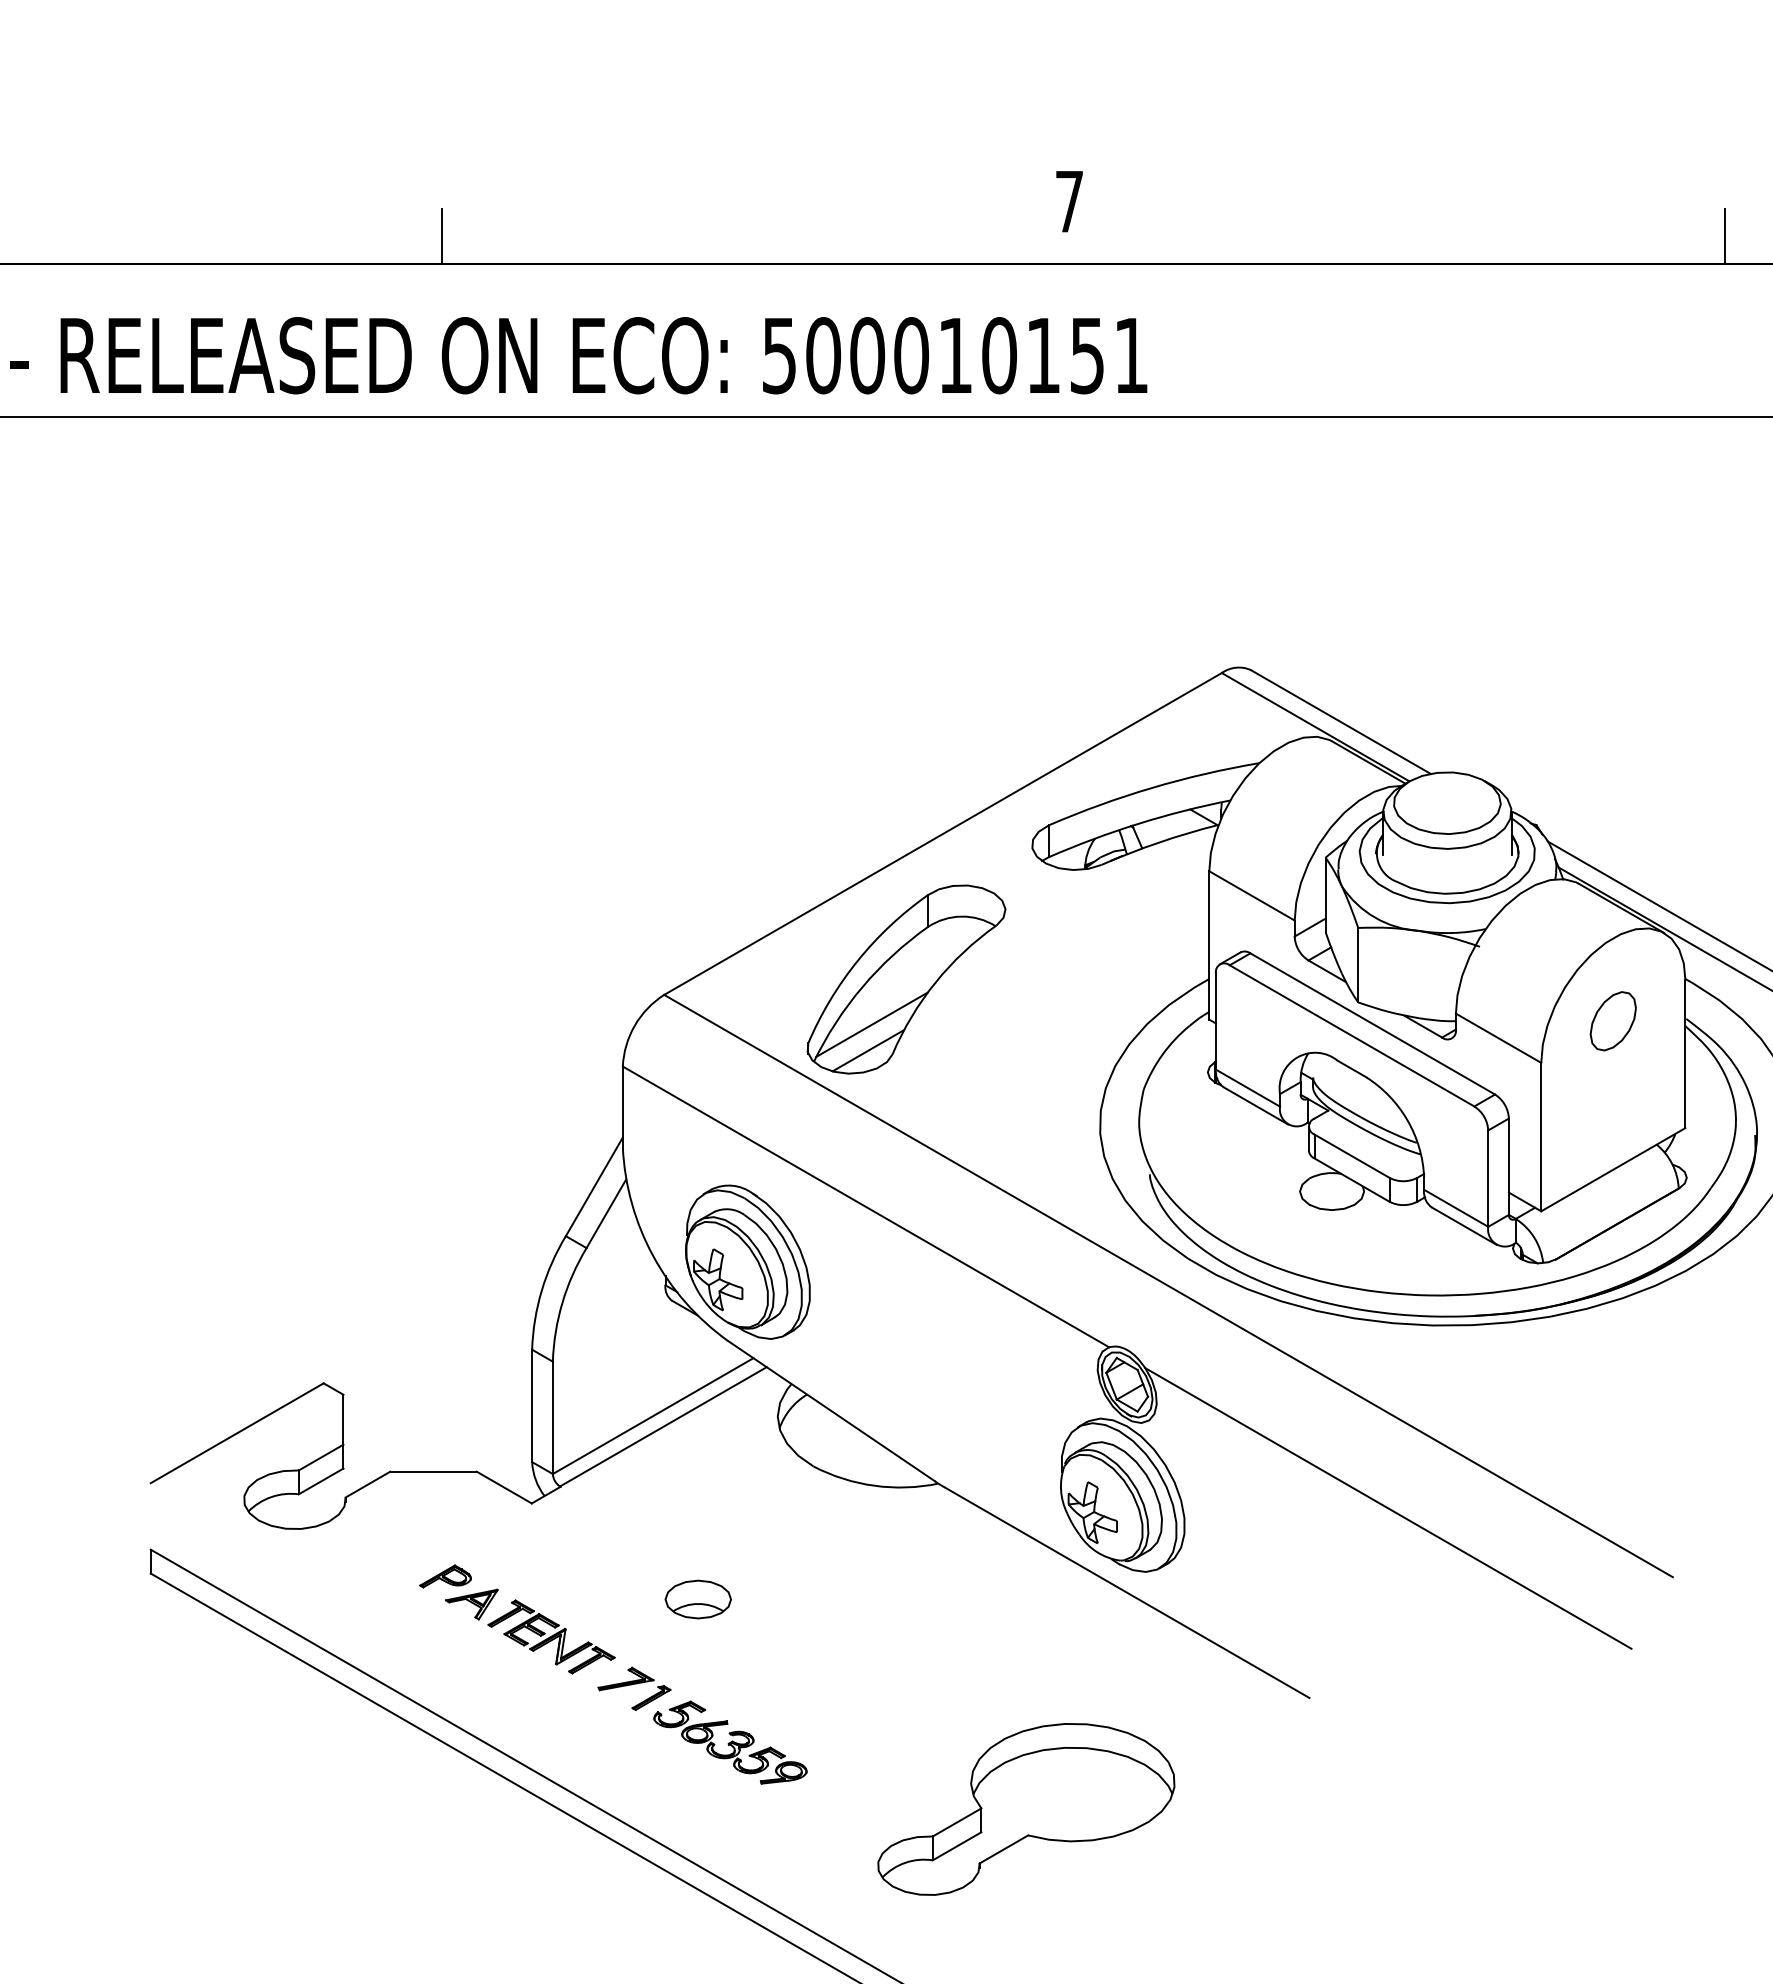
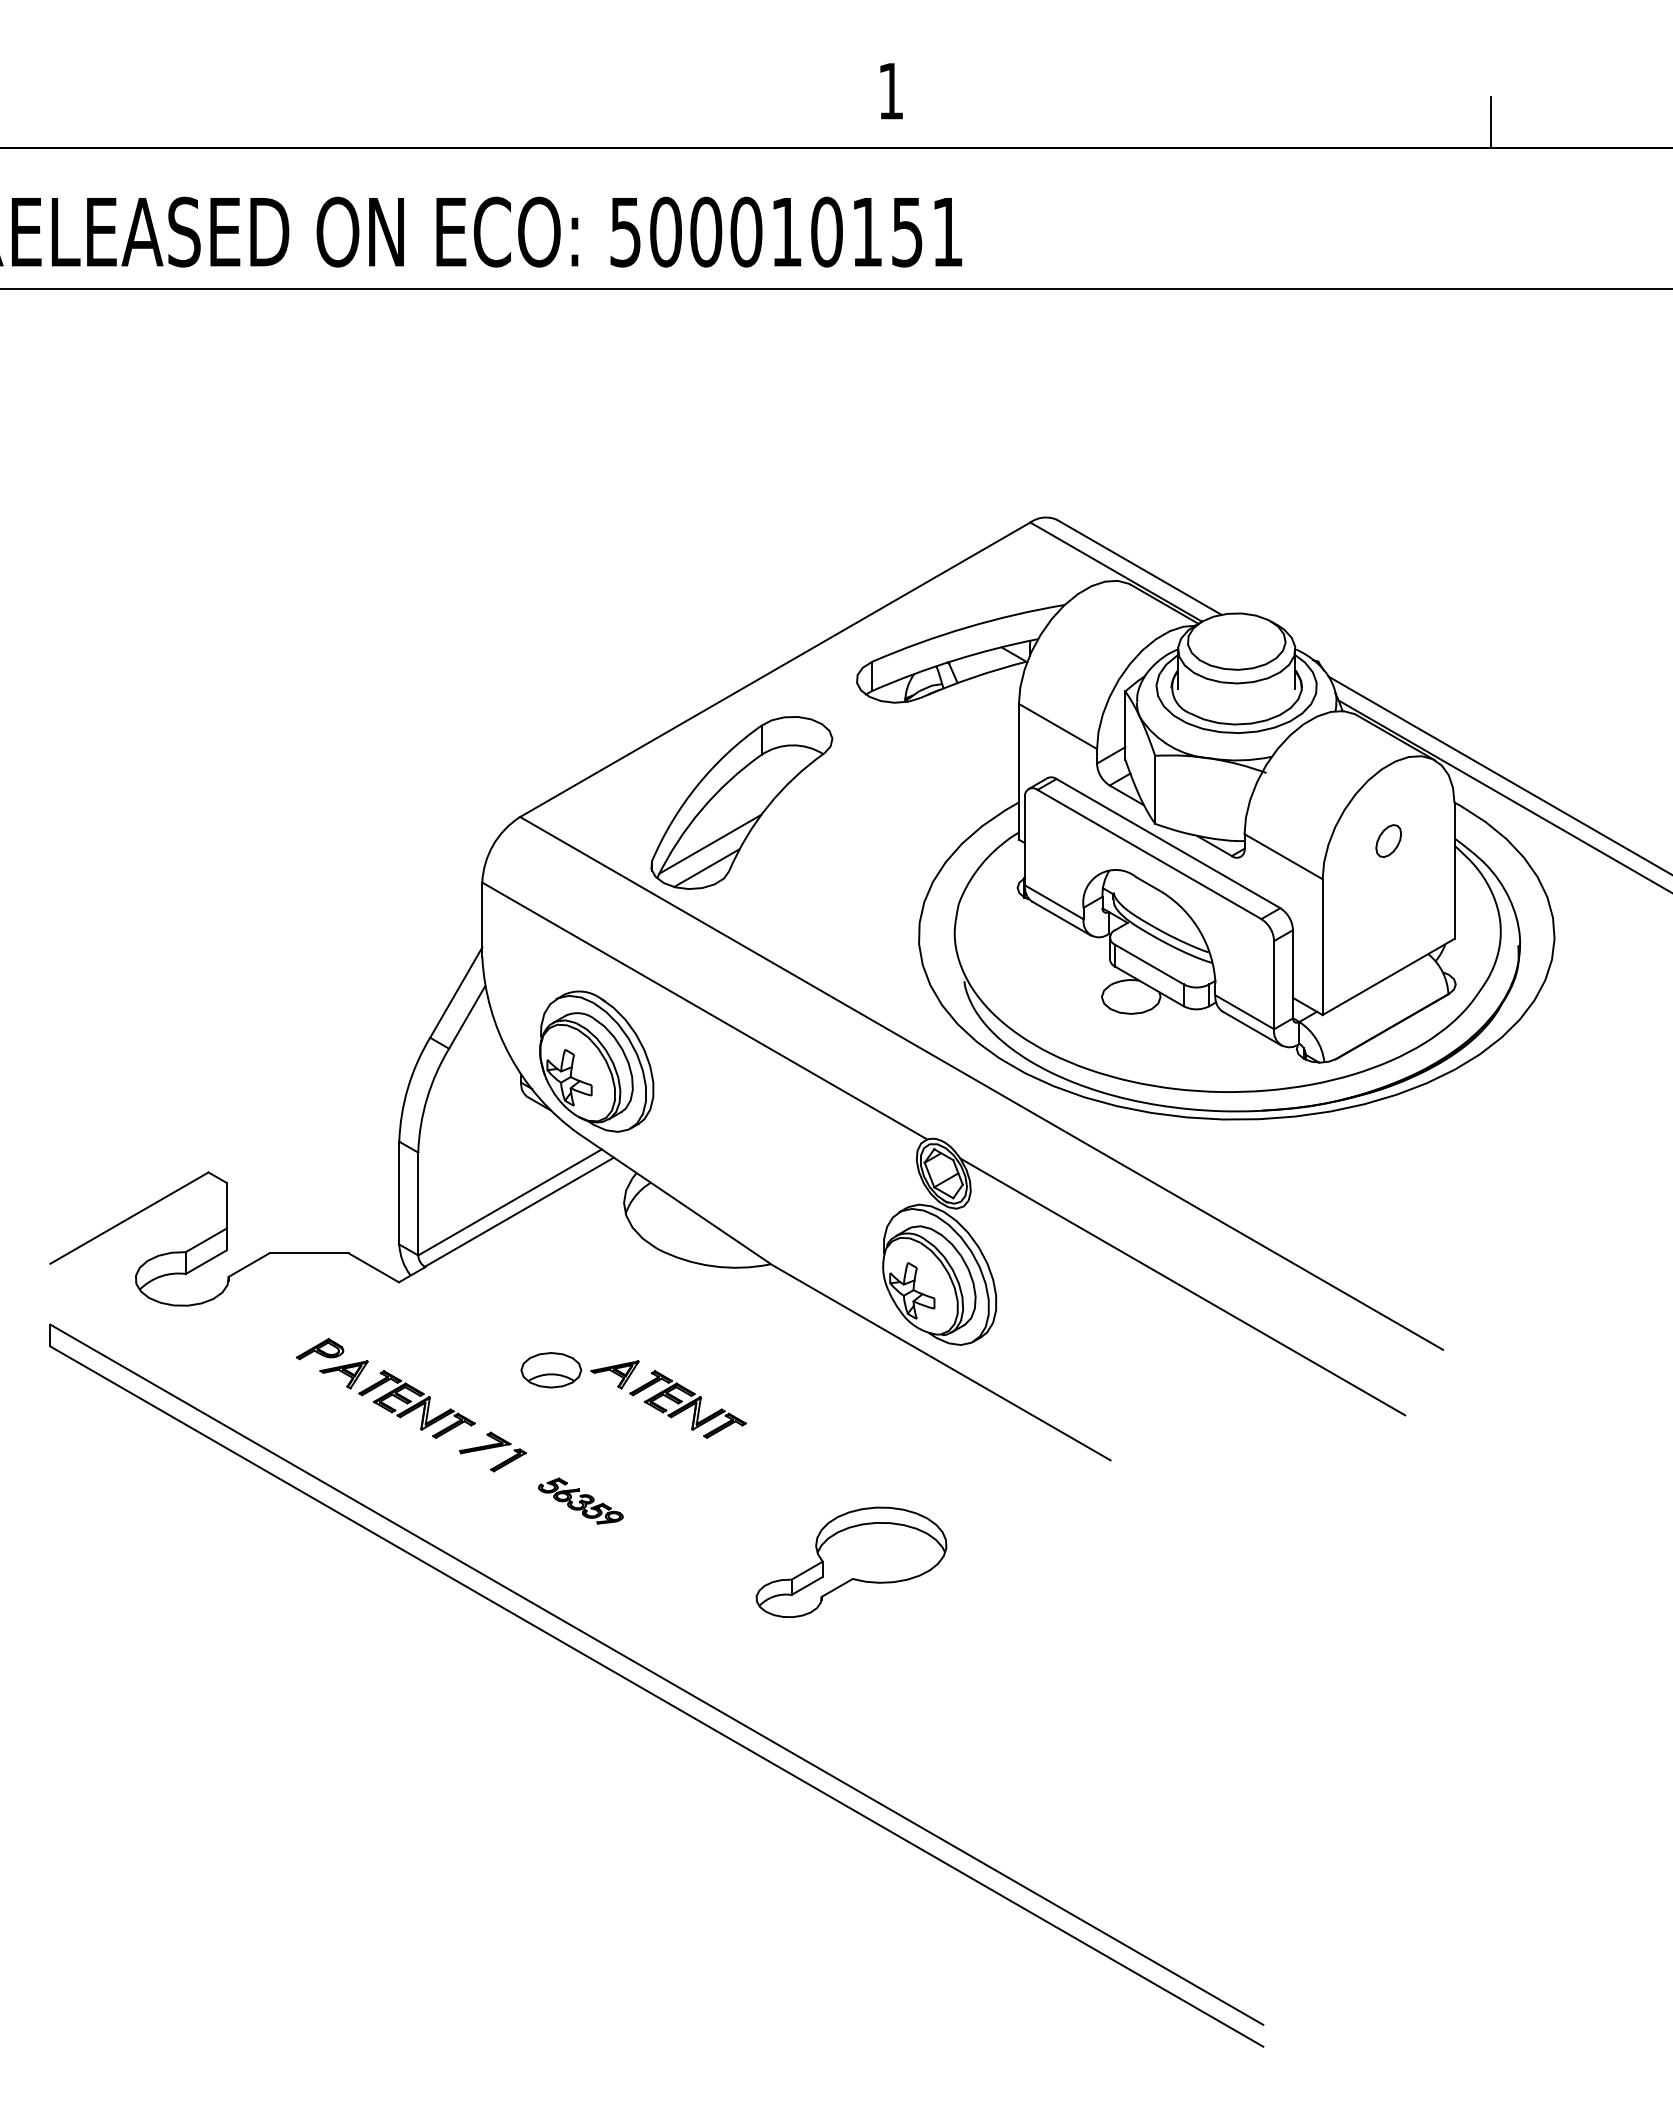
text: (1070, 201) -> (891, 91), 7 -> 1
line: (441, 235) -> (316, 122), removed
part: (1613, 1020) -> (1388, 840), size x0.6
part: (826, 1631) -> (668, 1399), added
part: (730, 1741) -> (580, 1500), size x0.6
part: (1026, 1809) -> (851, 1562), size x0.7

